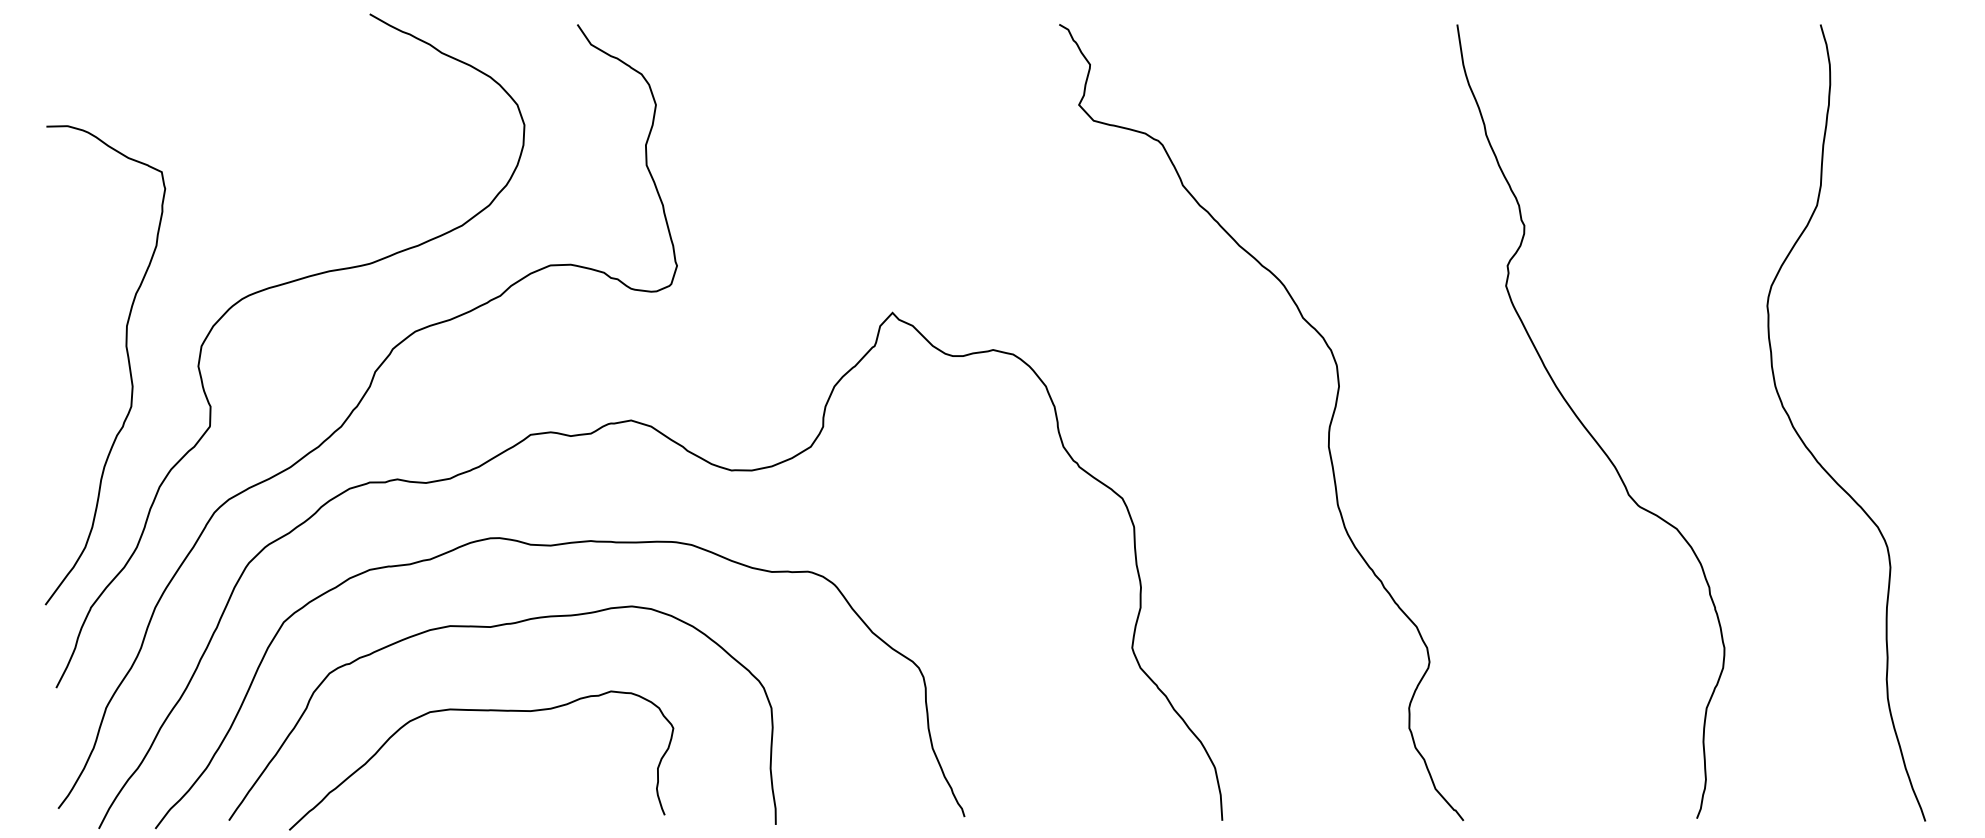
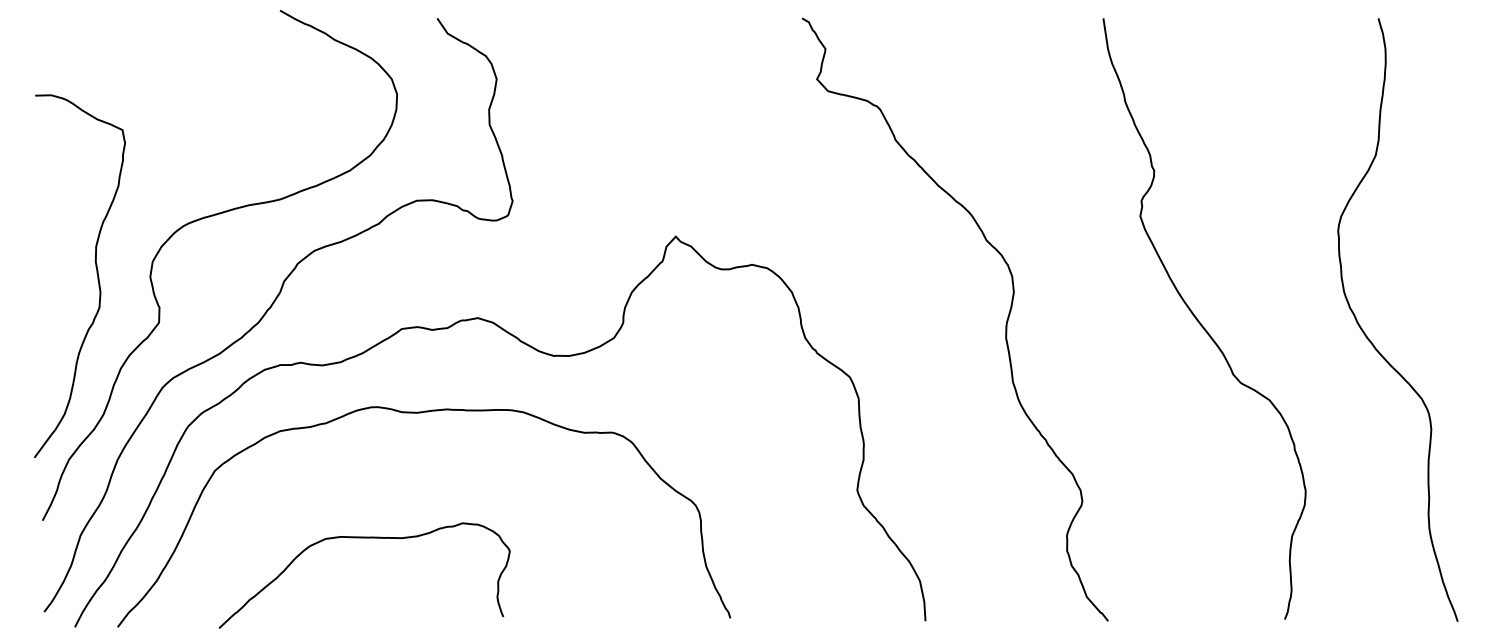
curve: (494, 627) -> (374, 474), removed

